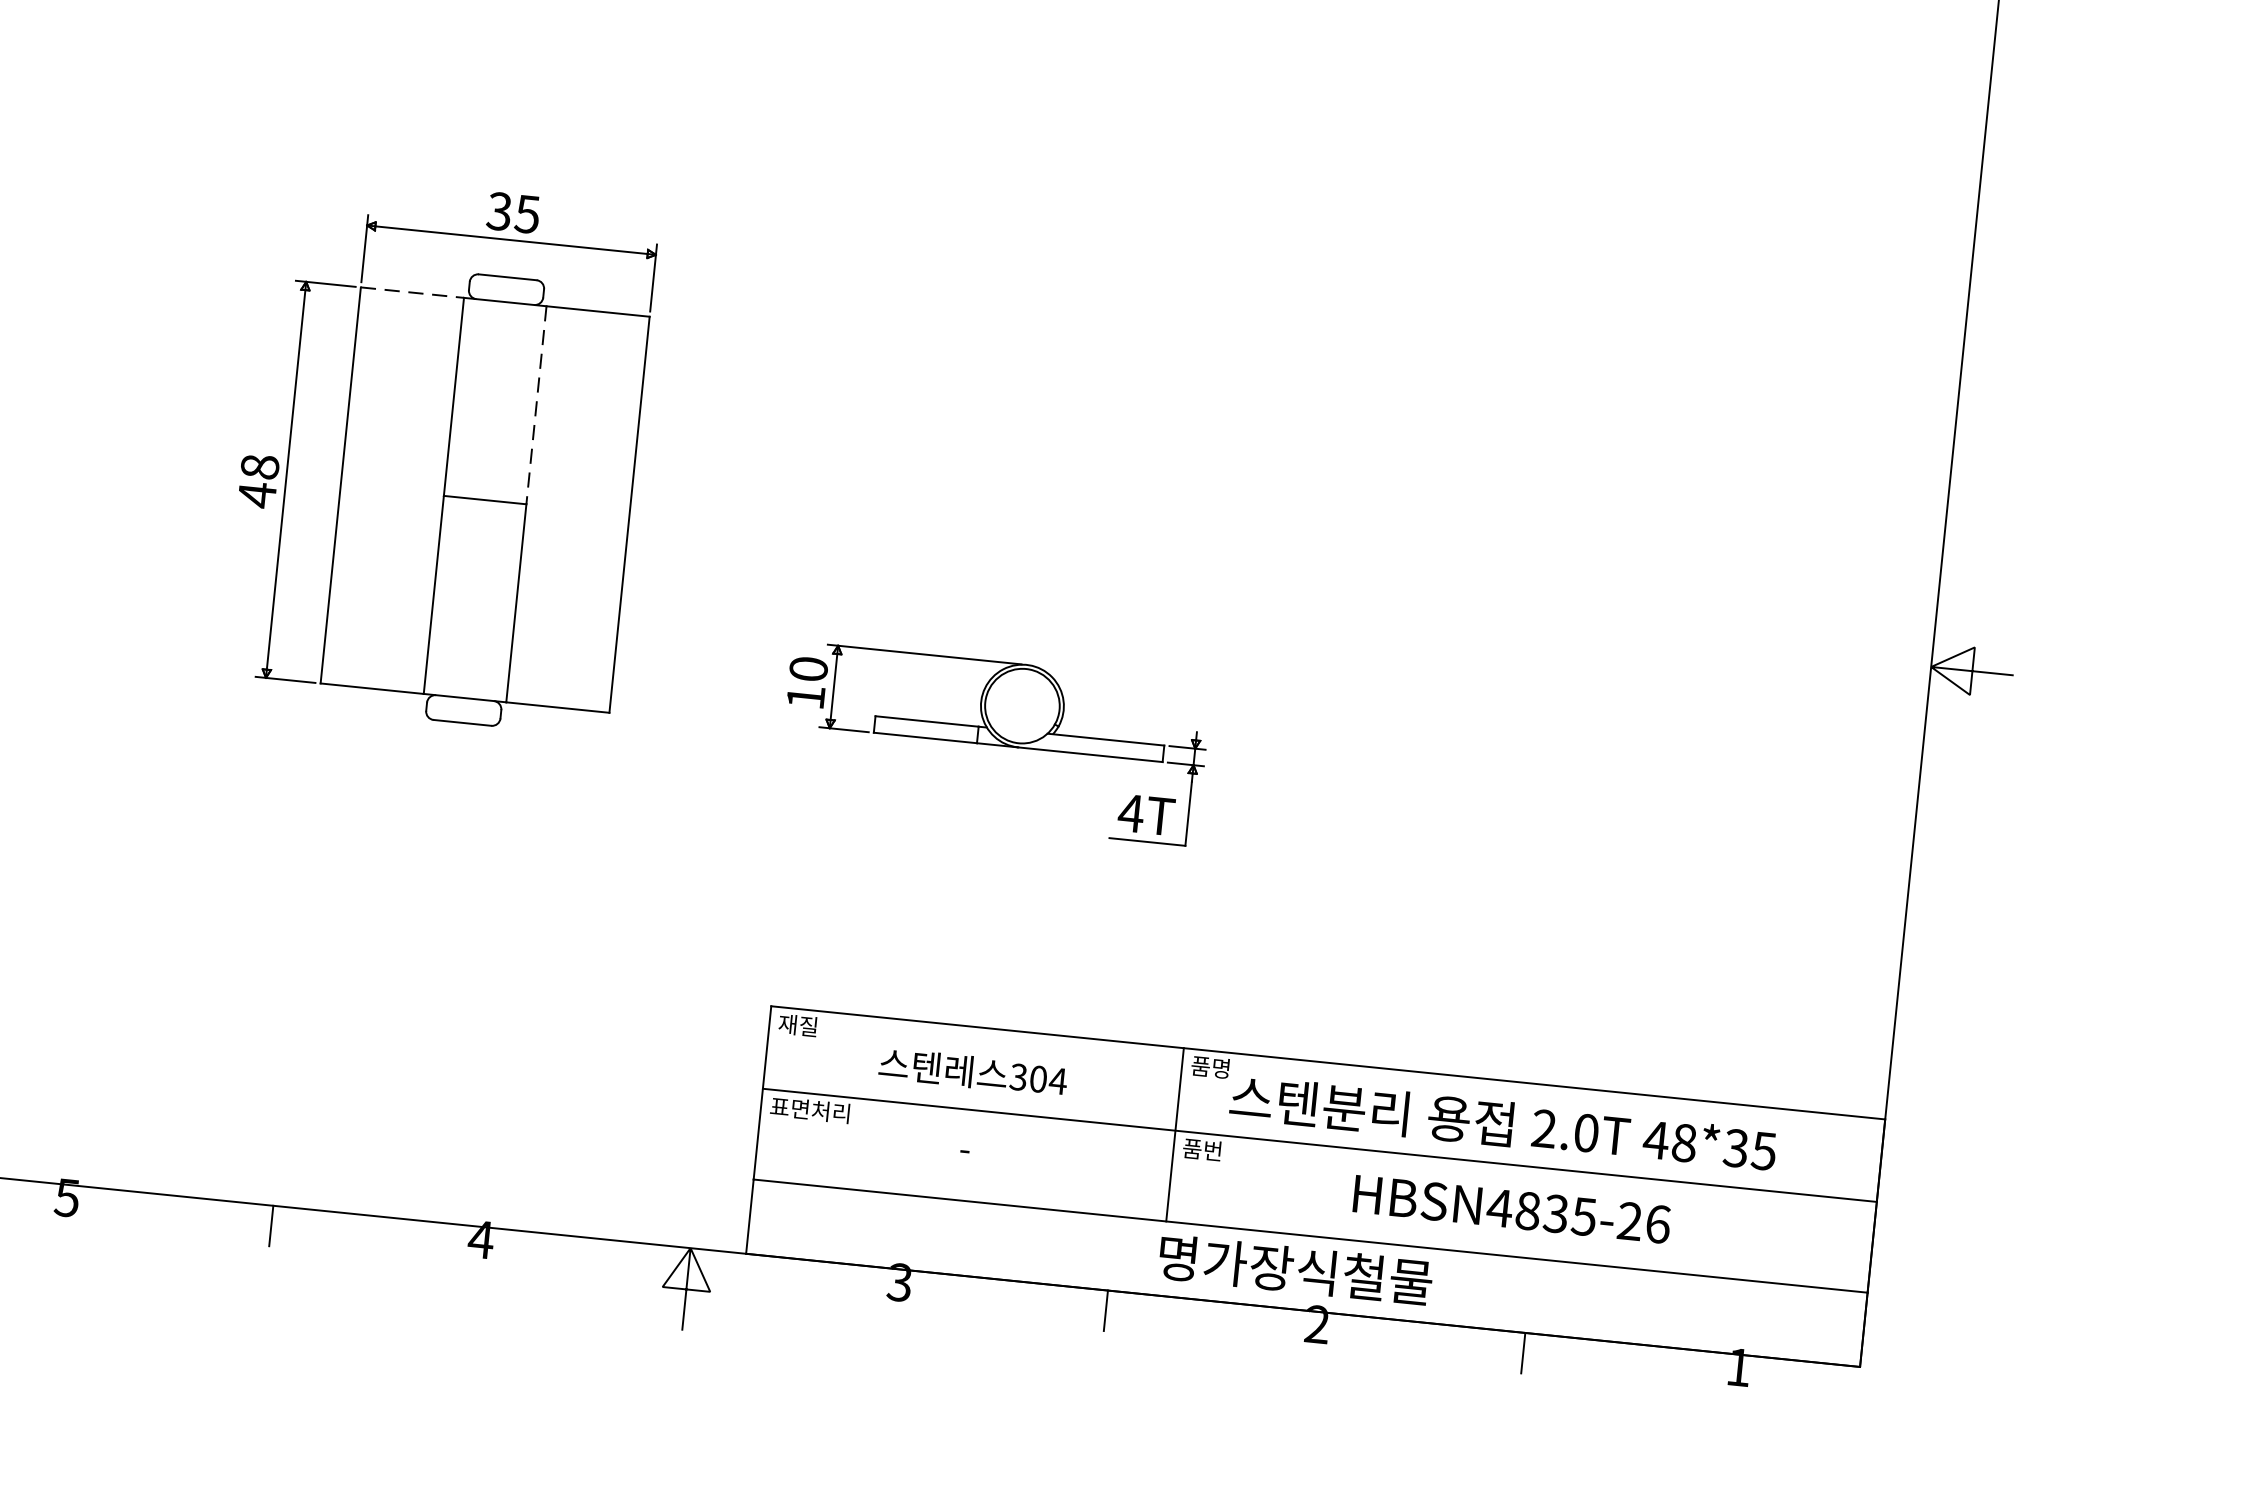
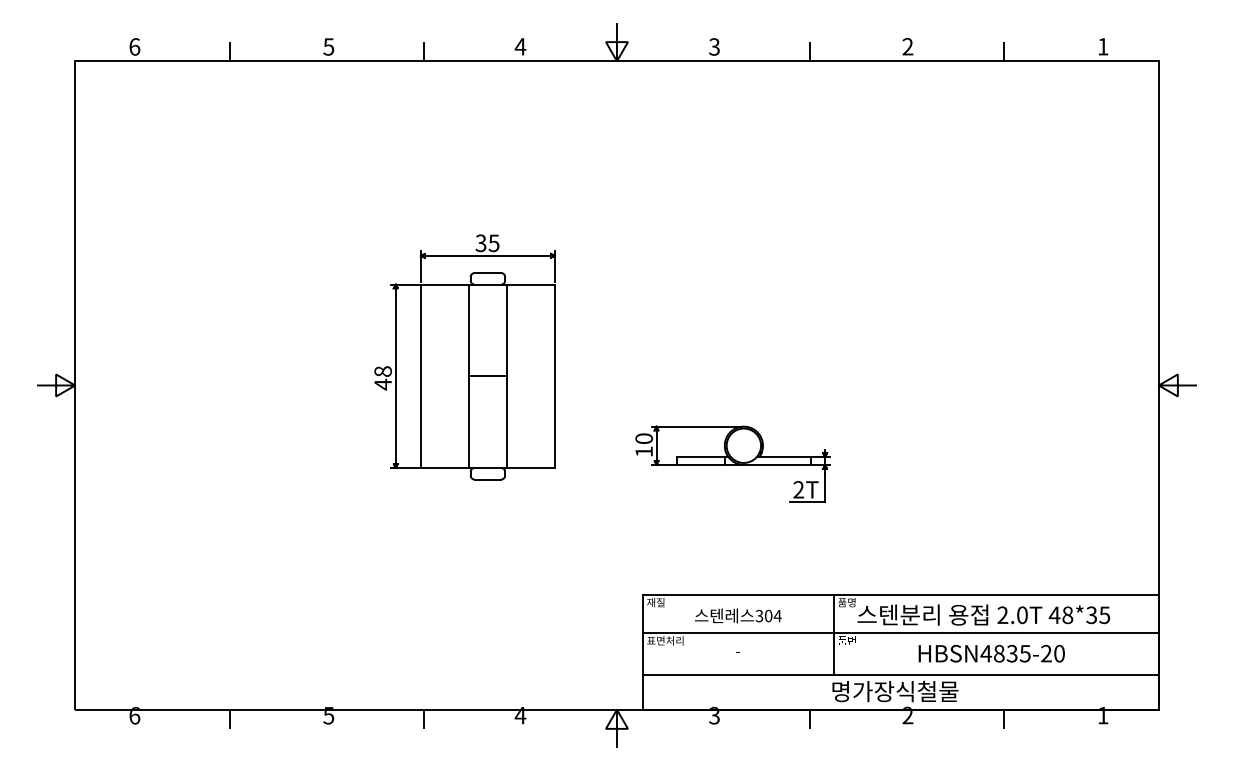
line: (411, 292) -> (444, 284), dashed -> solid
line: (537, 405) -> (507, 330), dashed -> solid
text: (1130, 812) -> (798, 489), 4T -> 2T
text: (1658, 1223) -> (1059, 653), HBSN4835-26 -> HBSN4835-20

